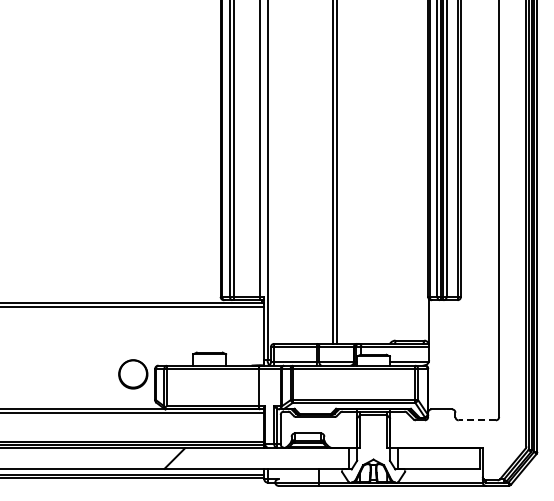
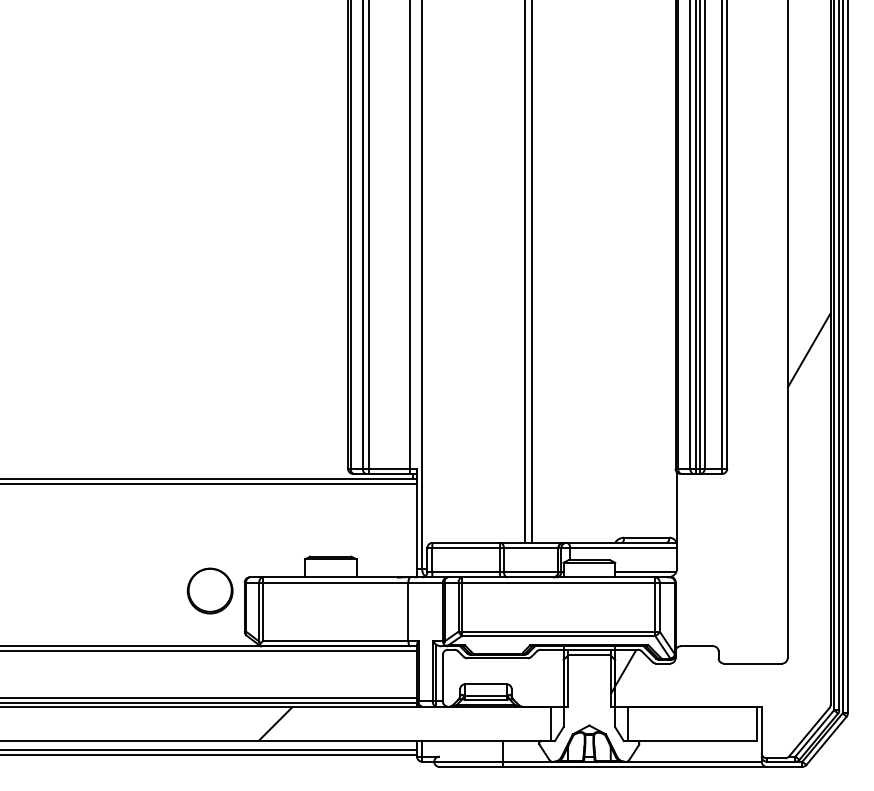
hatch: (456, 318) -> (720, 502), added
line: (477, 420) -> (753, 663), dashed -> solid

